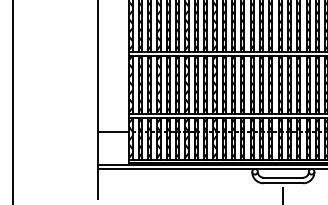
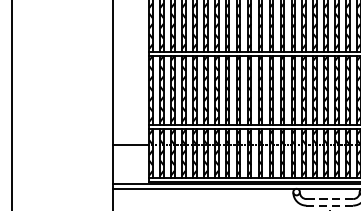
line: (283, 177) -> (329, 198), solid -> dashed
line: (283, 183) -> (329, 205), solid -> dashed

